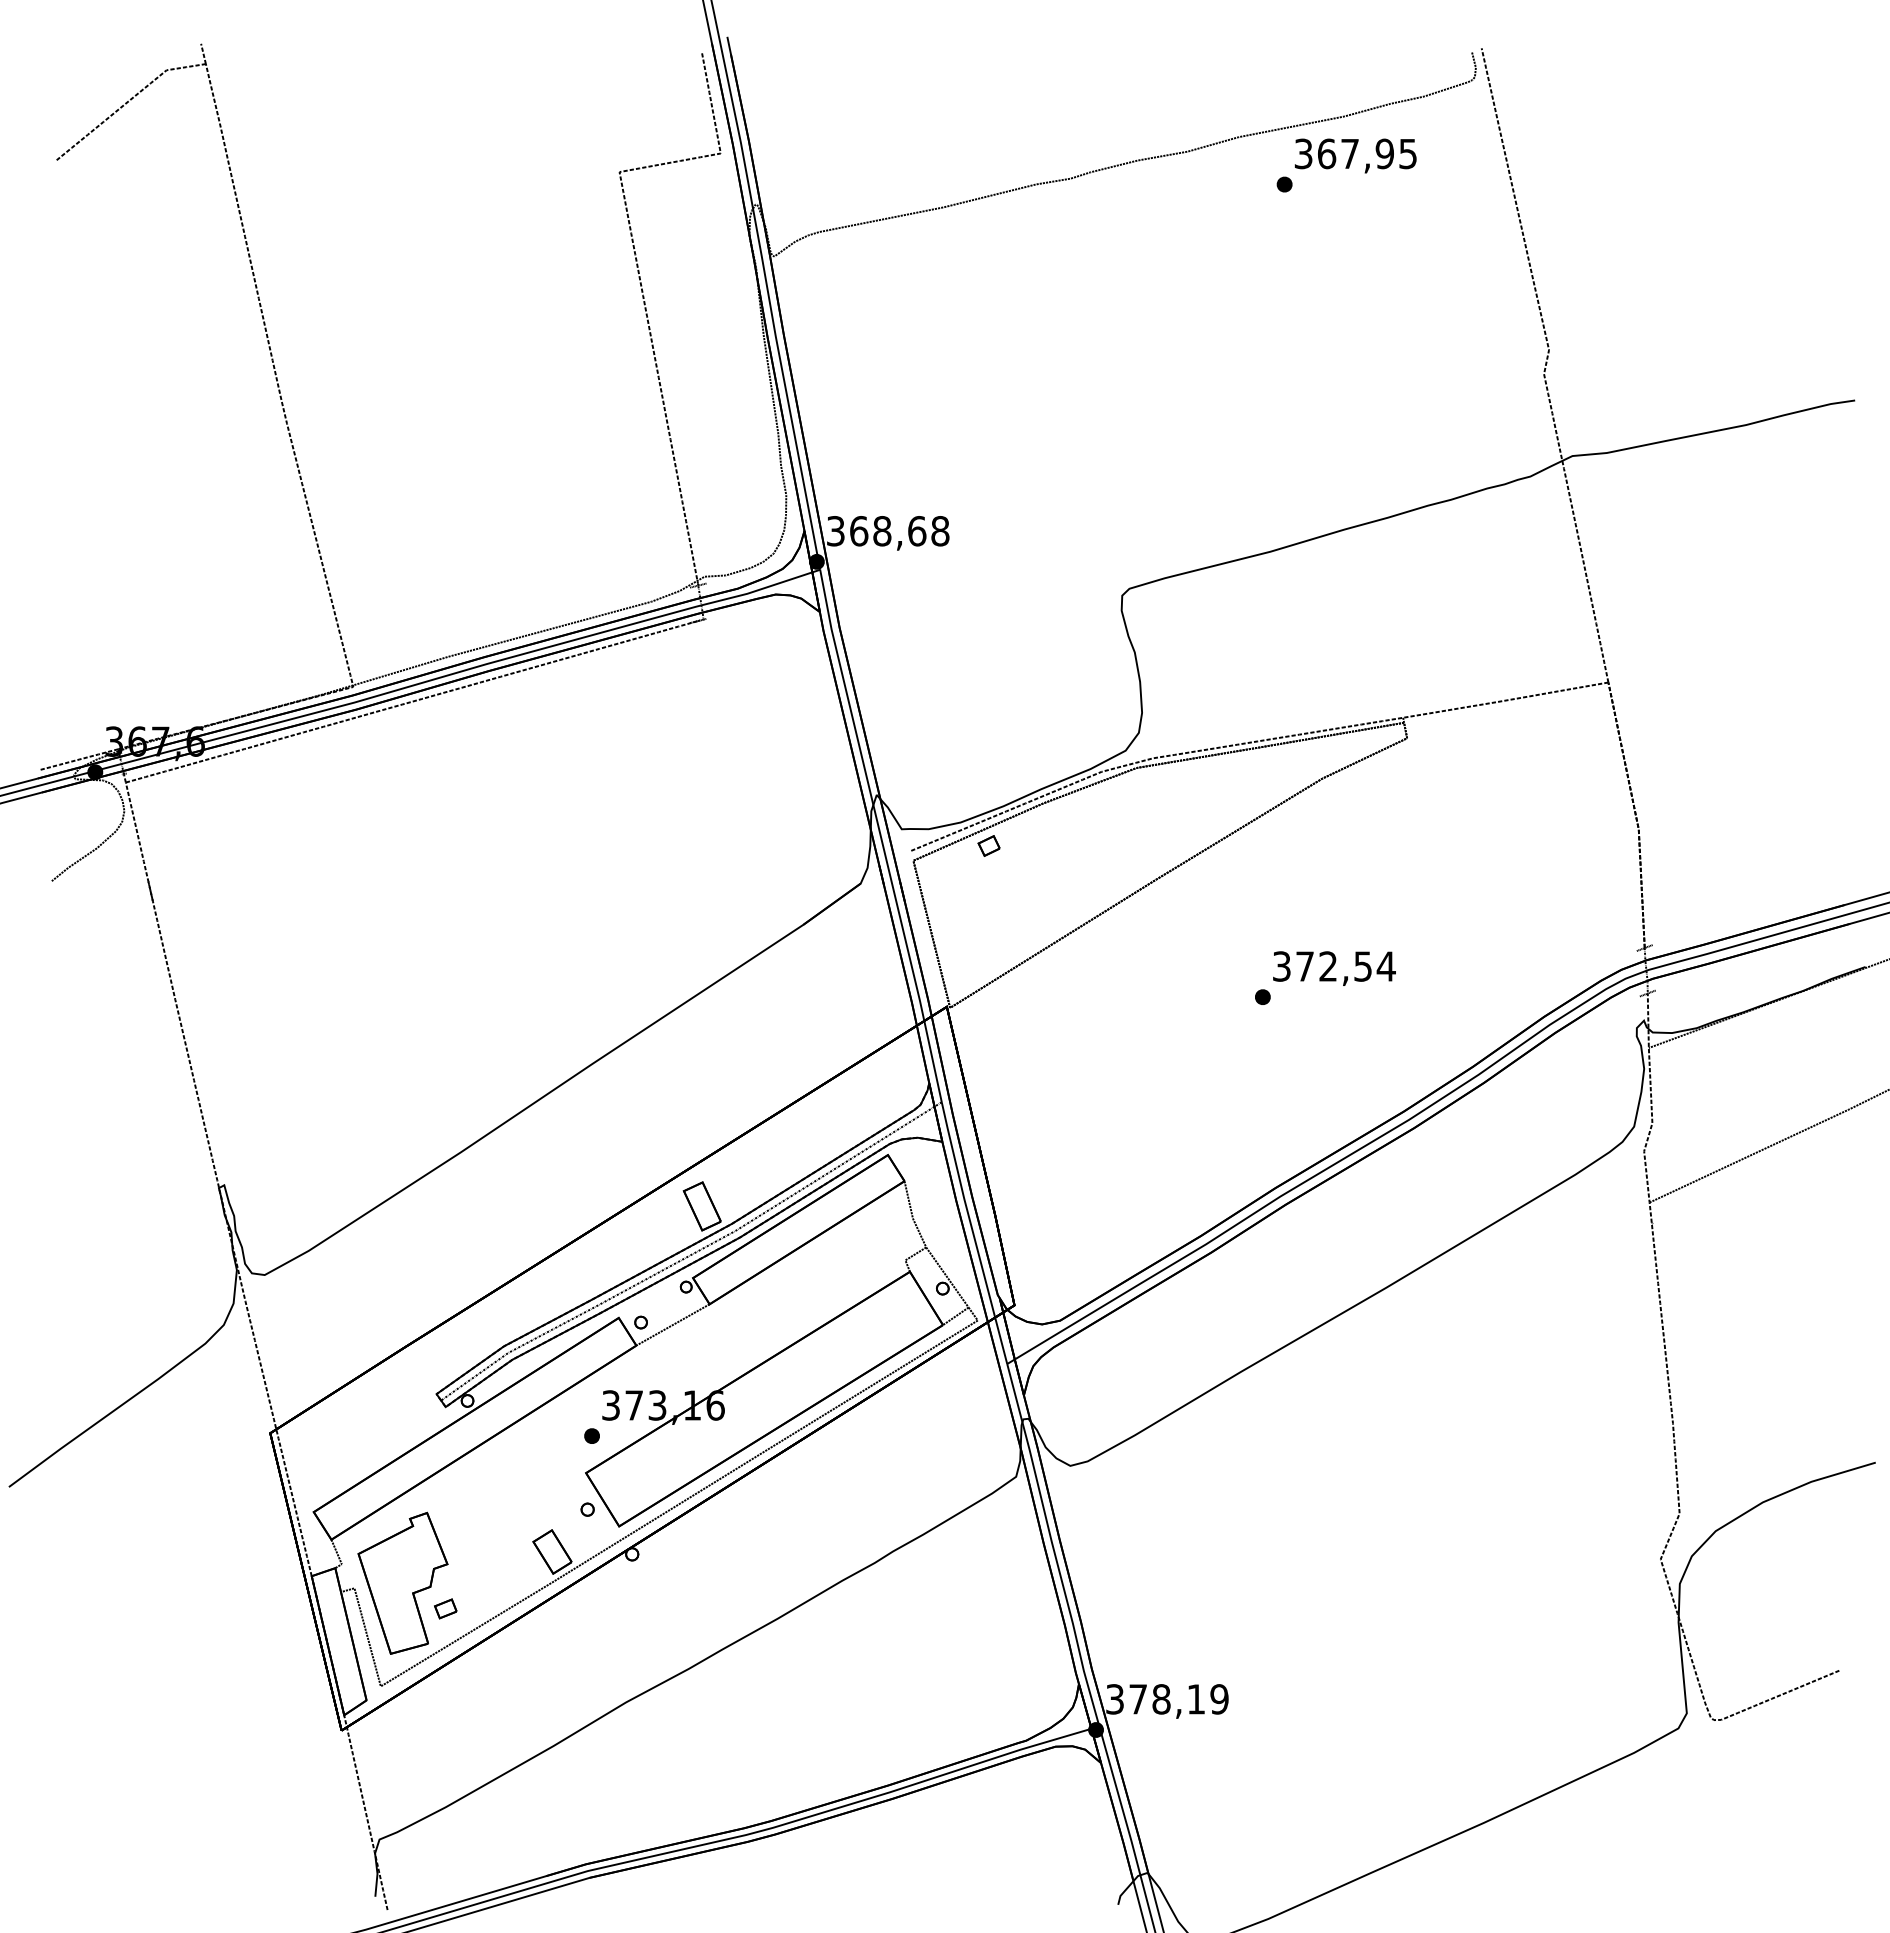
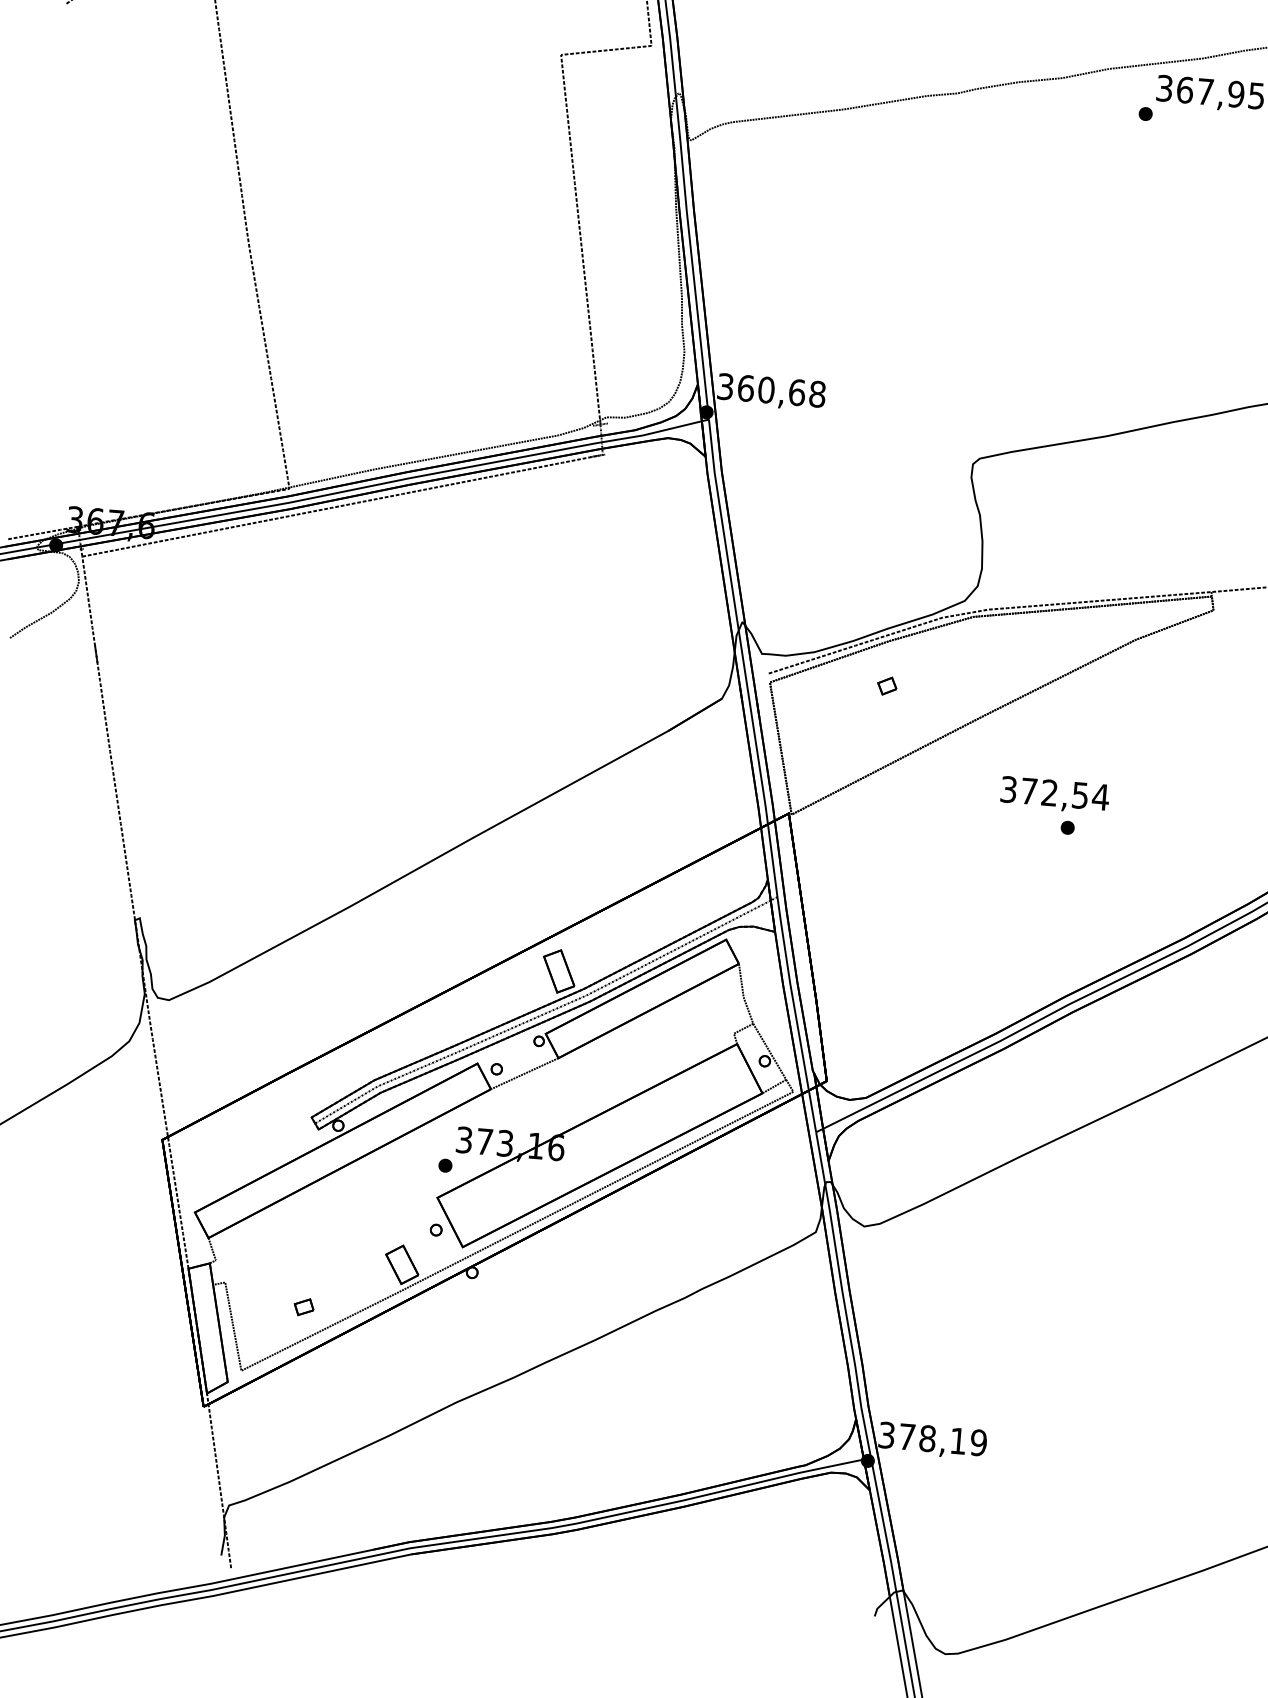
text: (882, 531) -> (766, 390), 368,68 -> 360,68
part: (988, 845) -> (886, 685), moved
text: (1334, 968) -> (1055, 795), moved
part: (402, 1582) -> (267, 1280), removed

